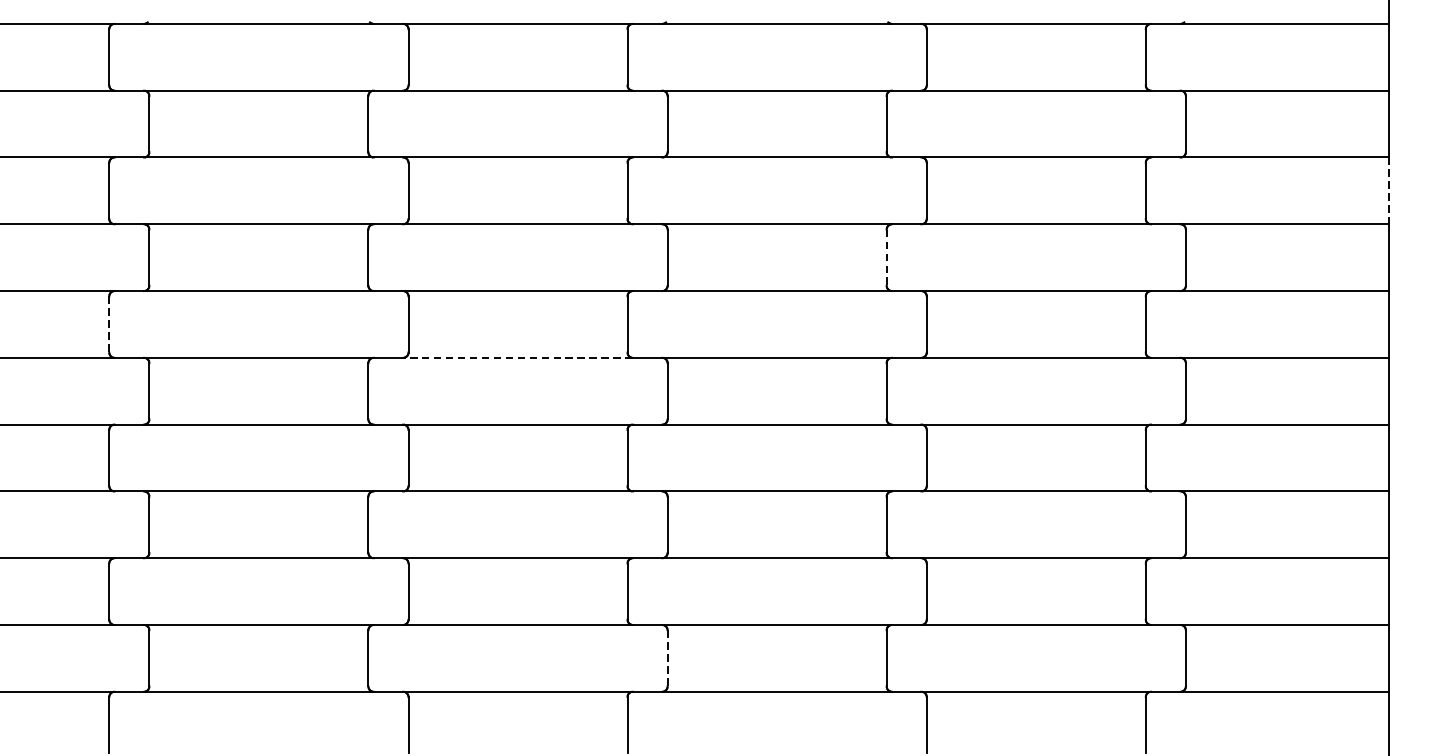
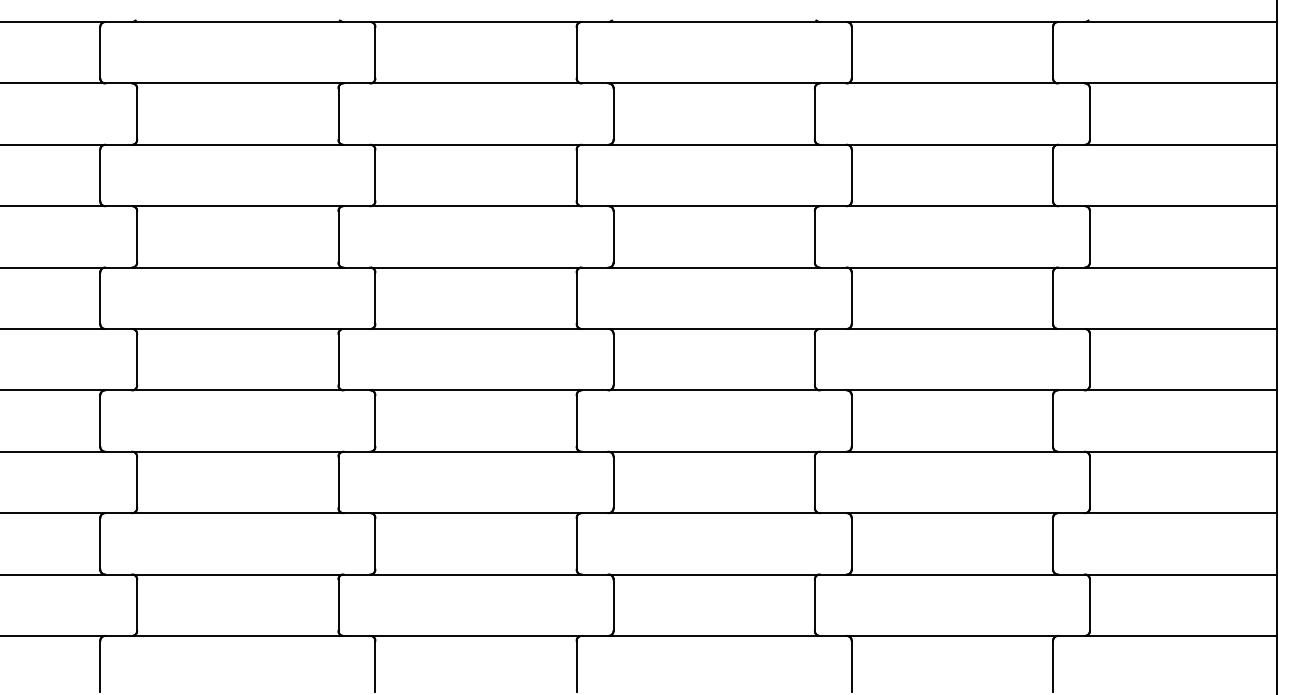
line: (1388, 190) -> (1276, 175), dashed -> solid
line: (886, 257) -> (814, 236), dashed -> solid
line: (109, 324) -> (100, 298), dashed -> solid
line: (518, 357) -> (476, 328), dashed -> solid
line: (667, 658) -> (613, 605), dashed -> solid

